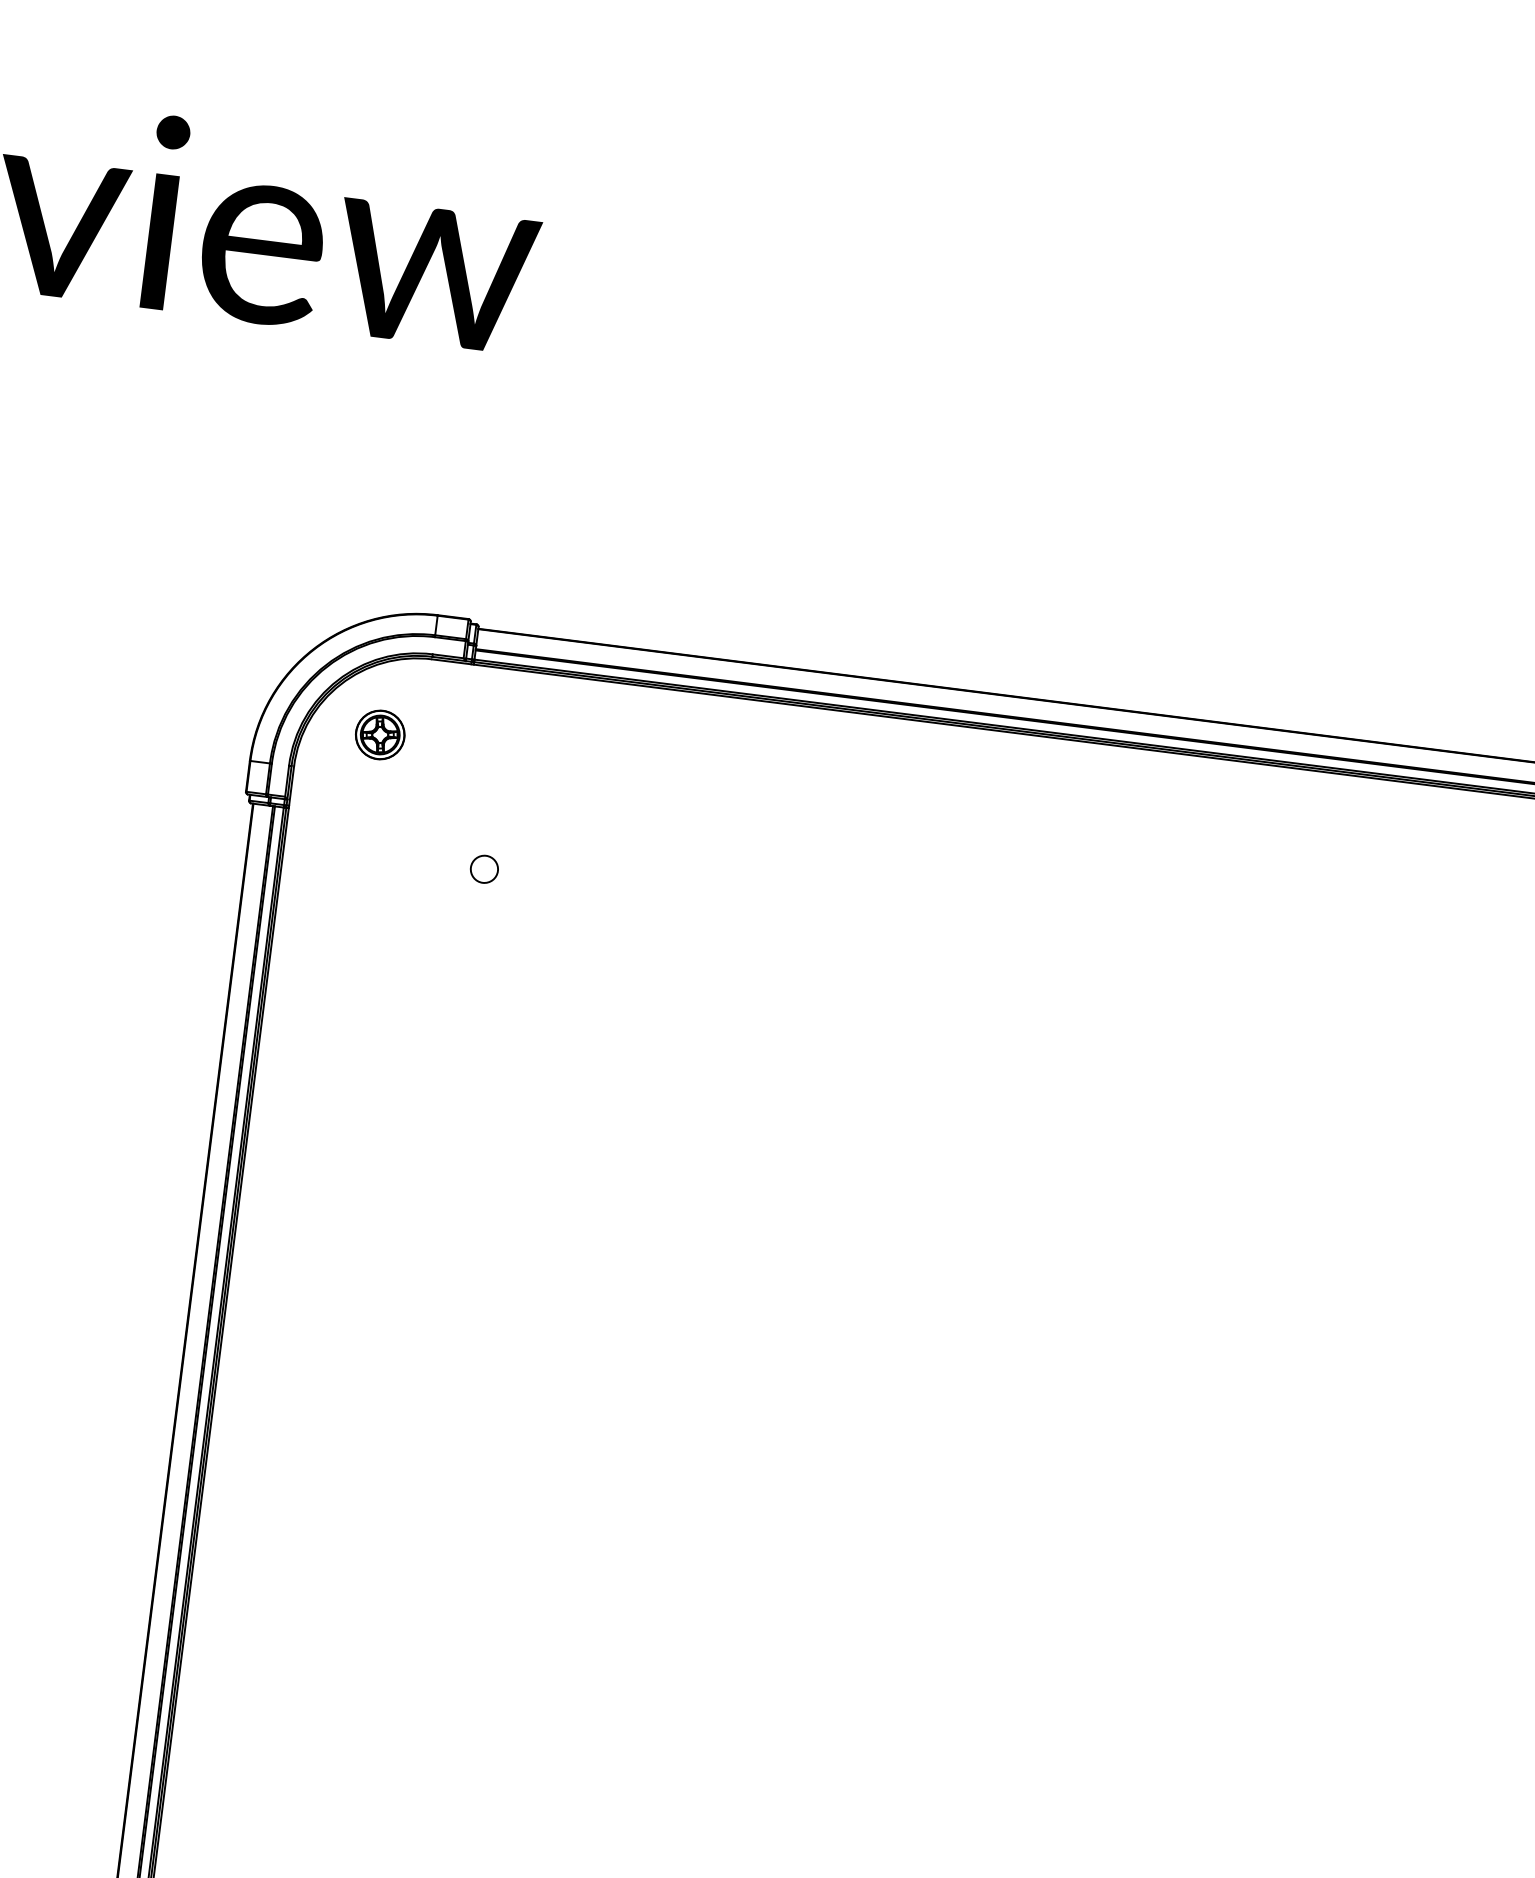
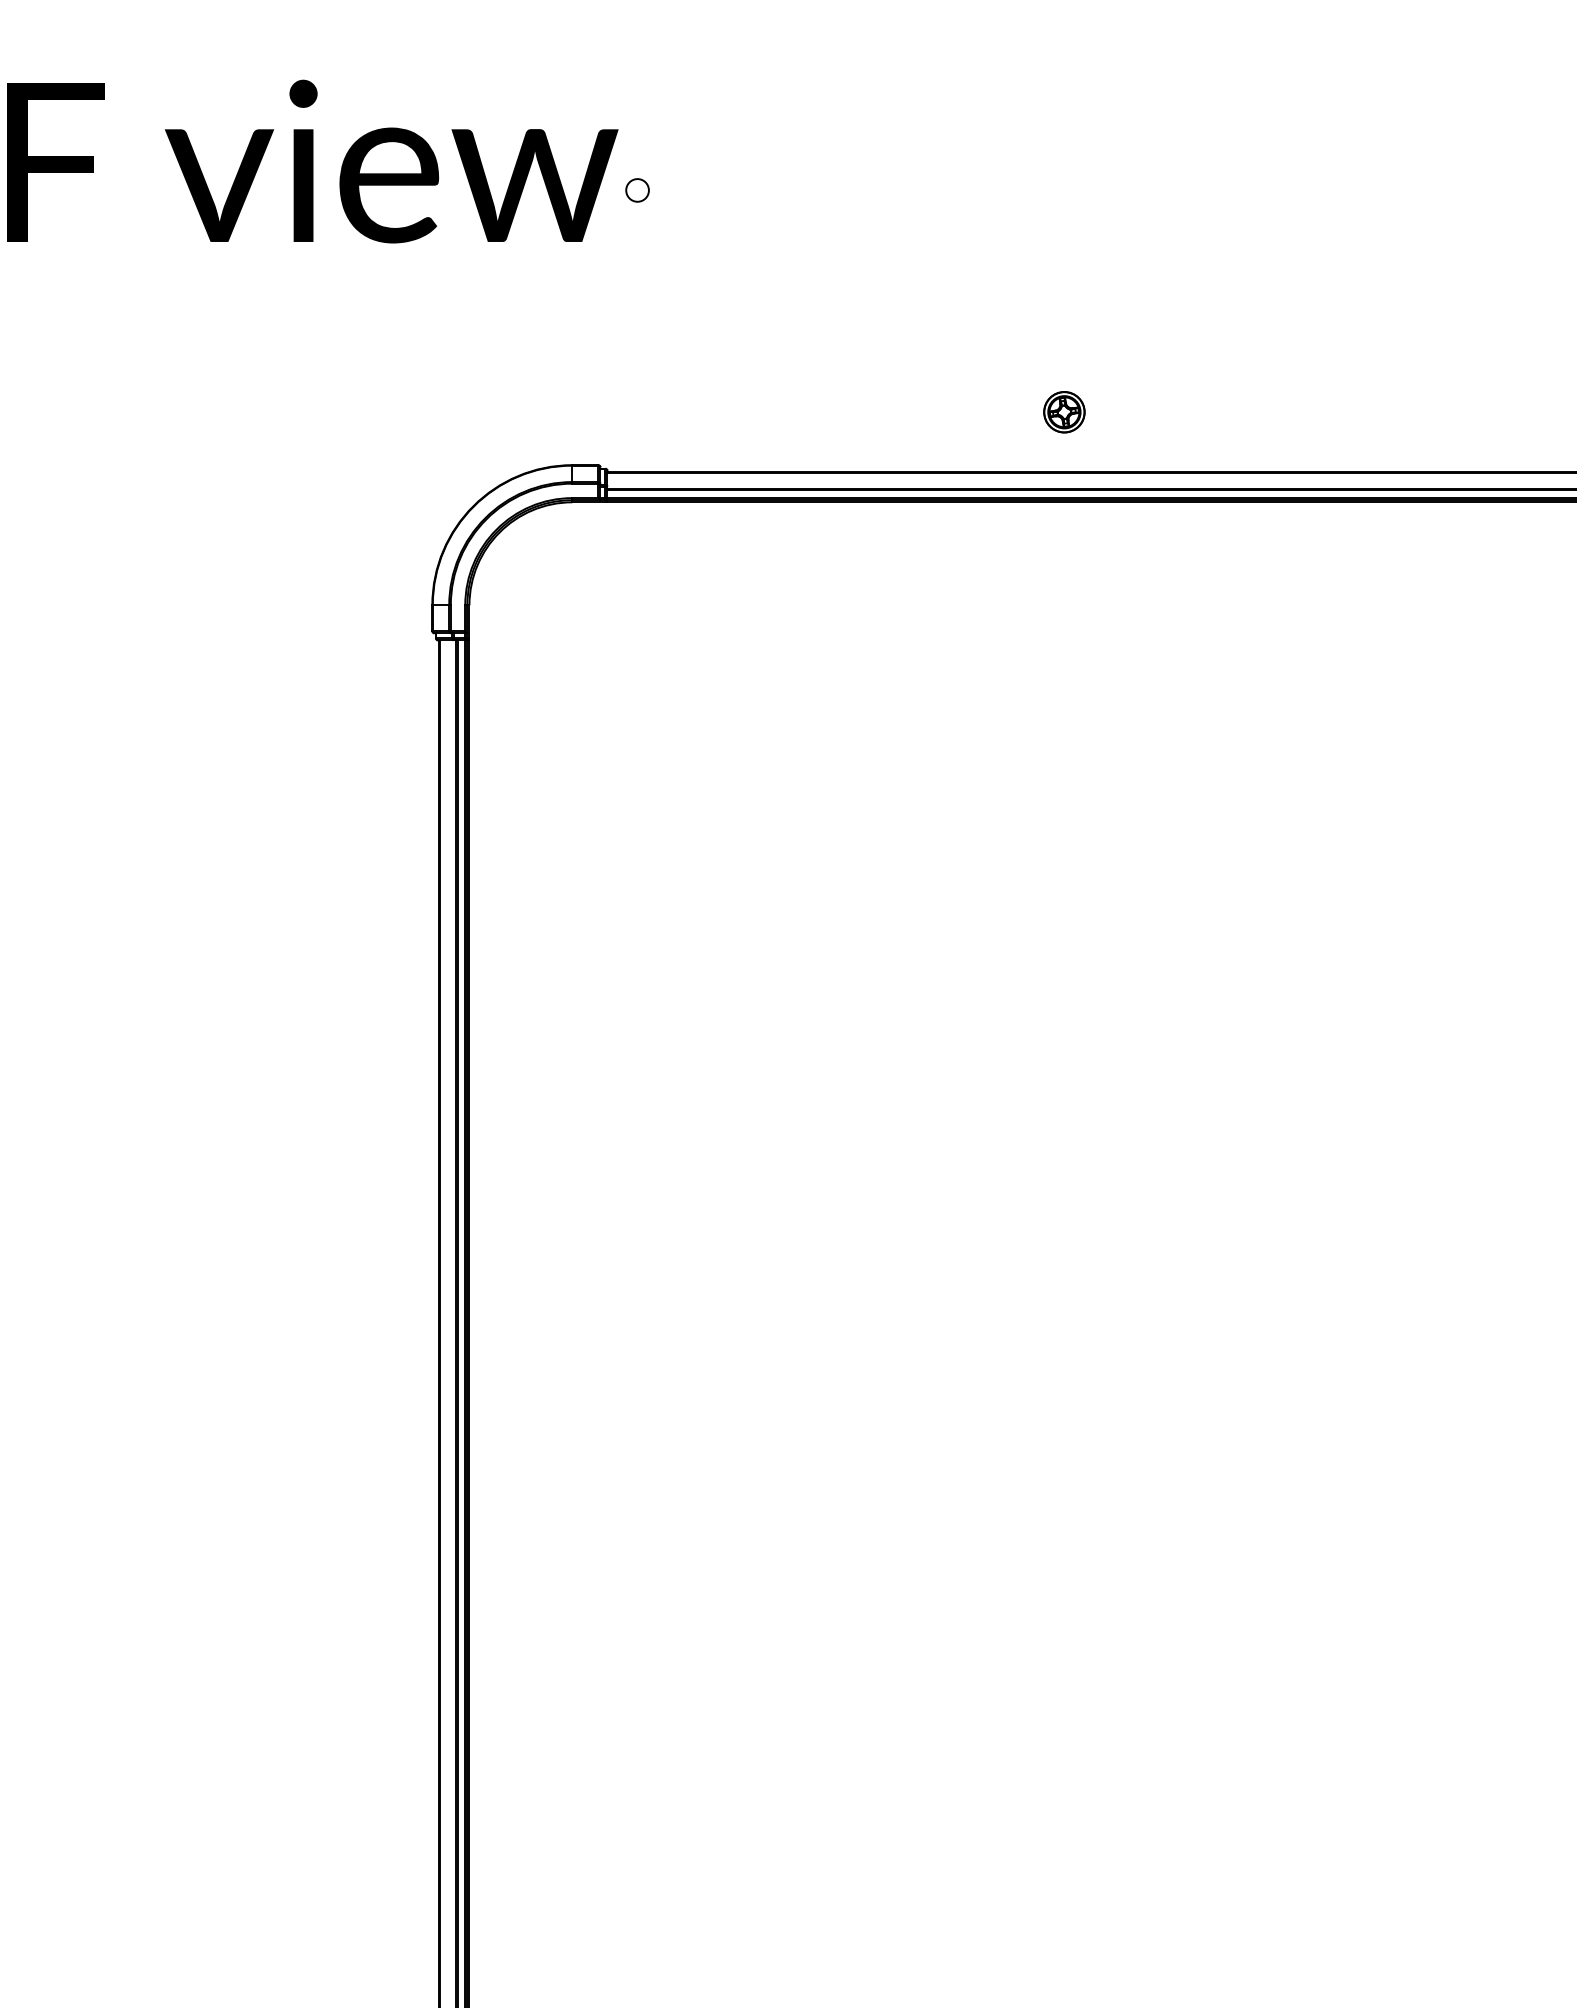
part: (380, 735) -> (1064, 412), moved
circle: (484, 869) -> (637, 190), moved

